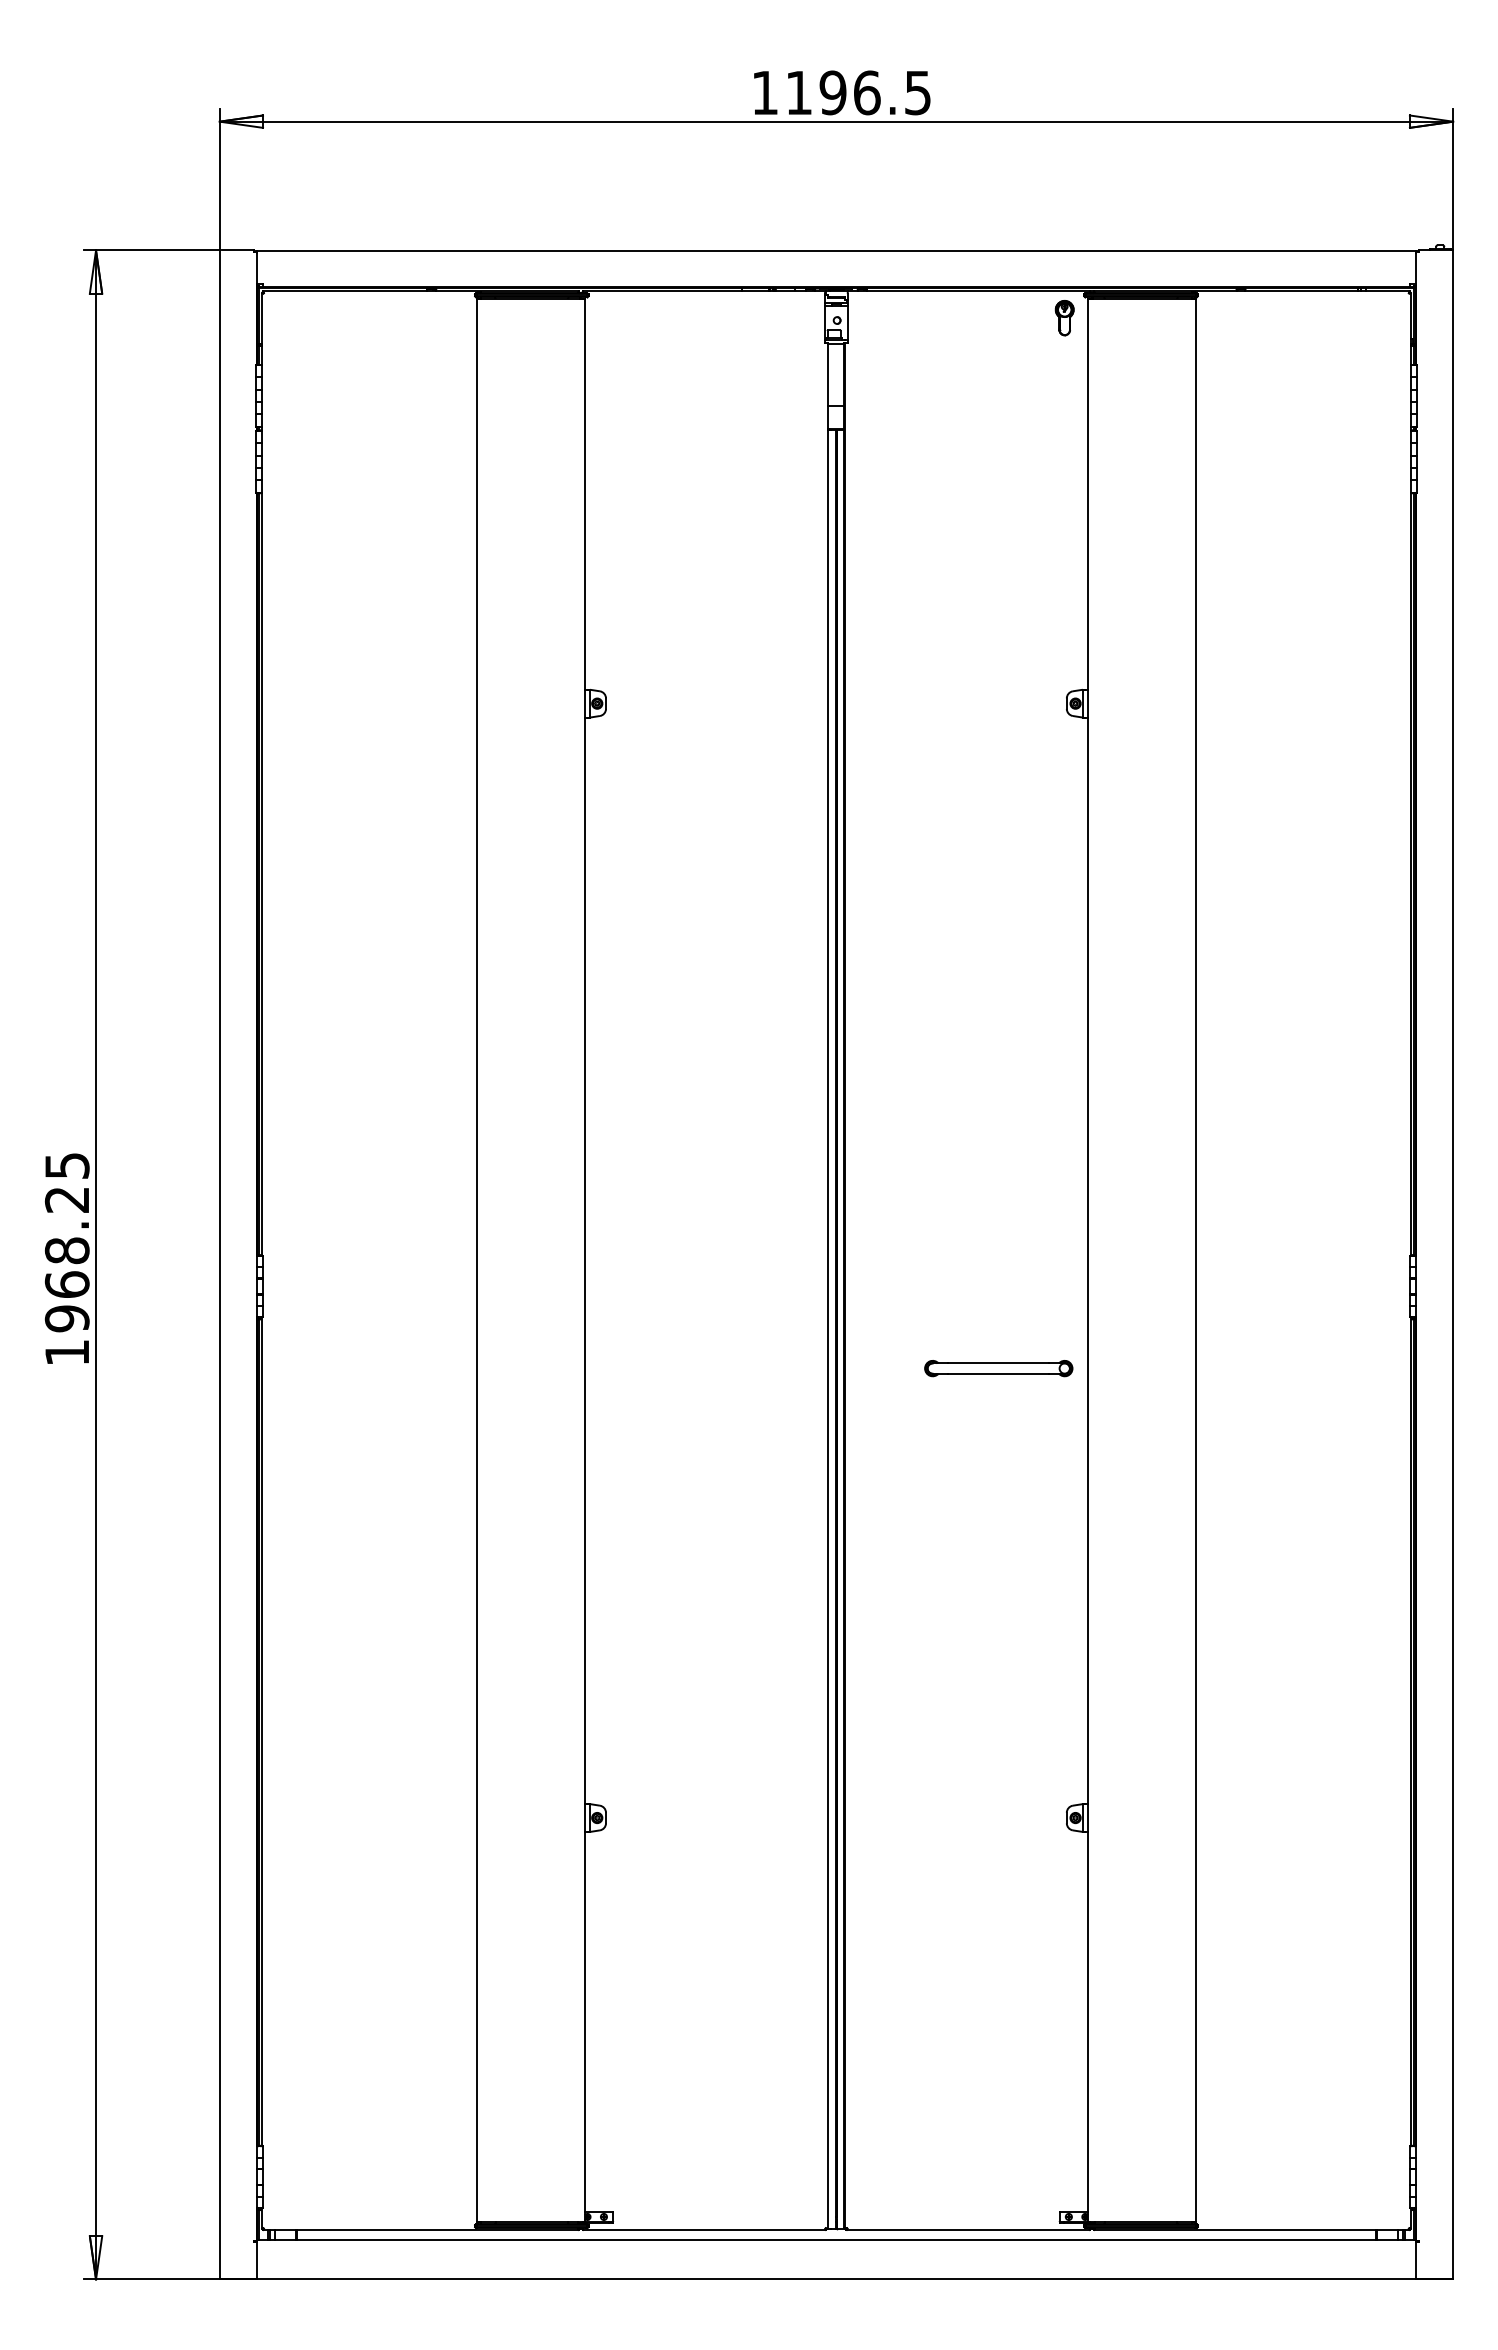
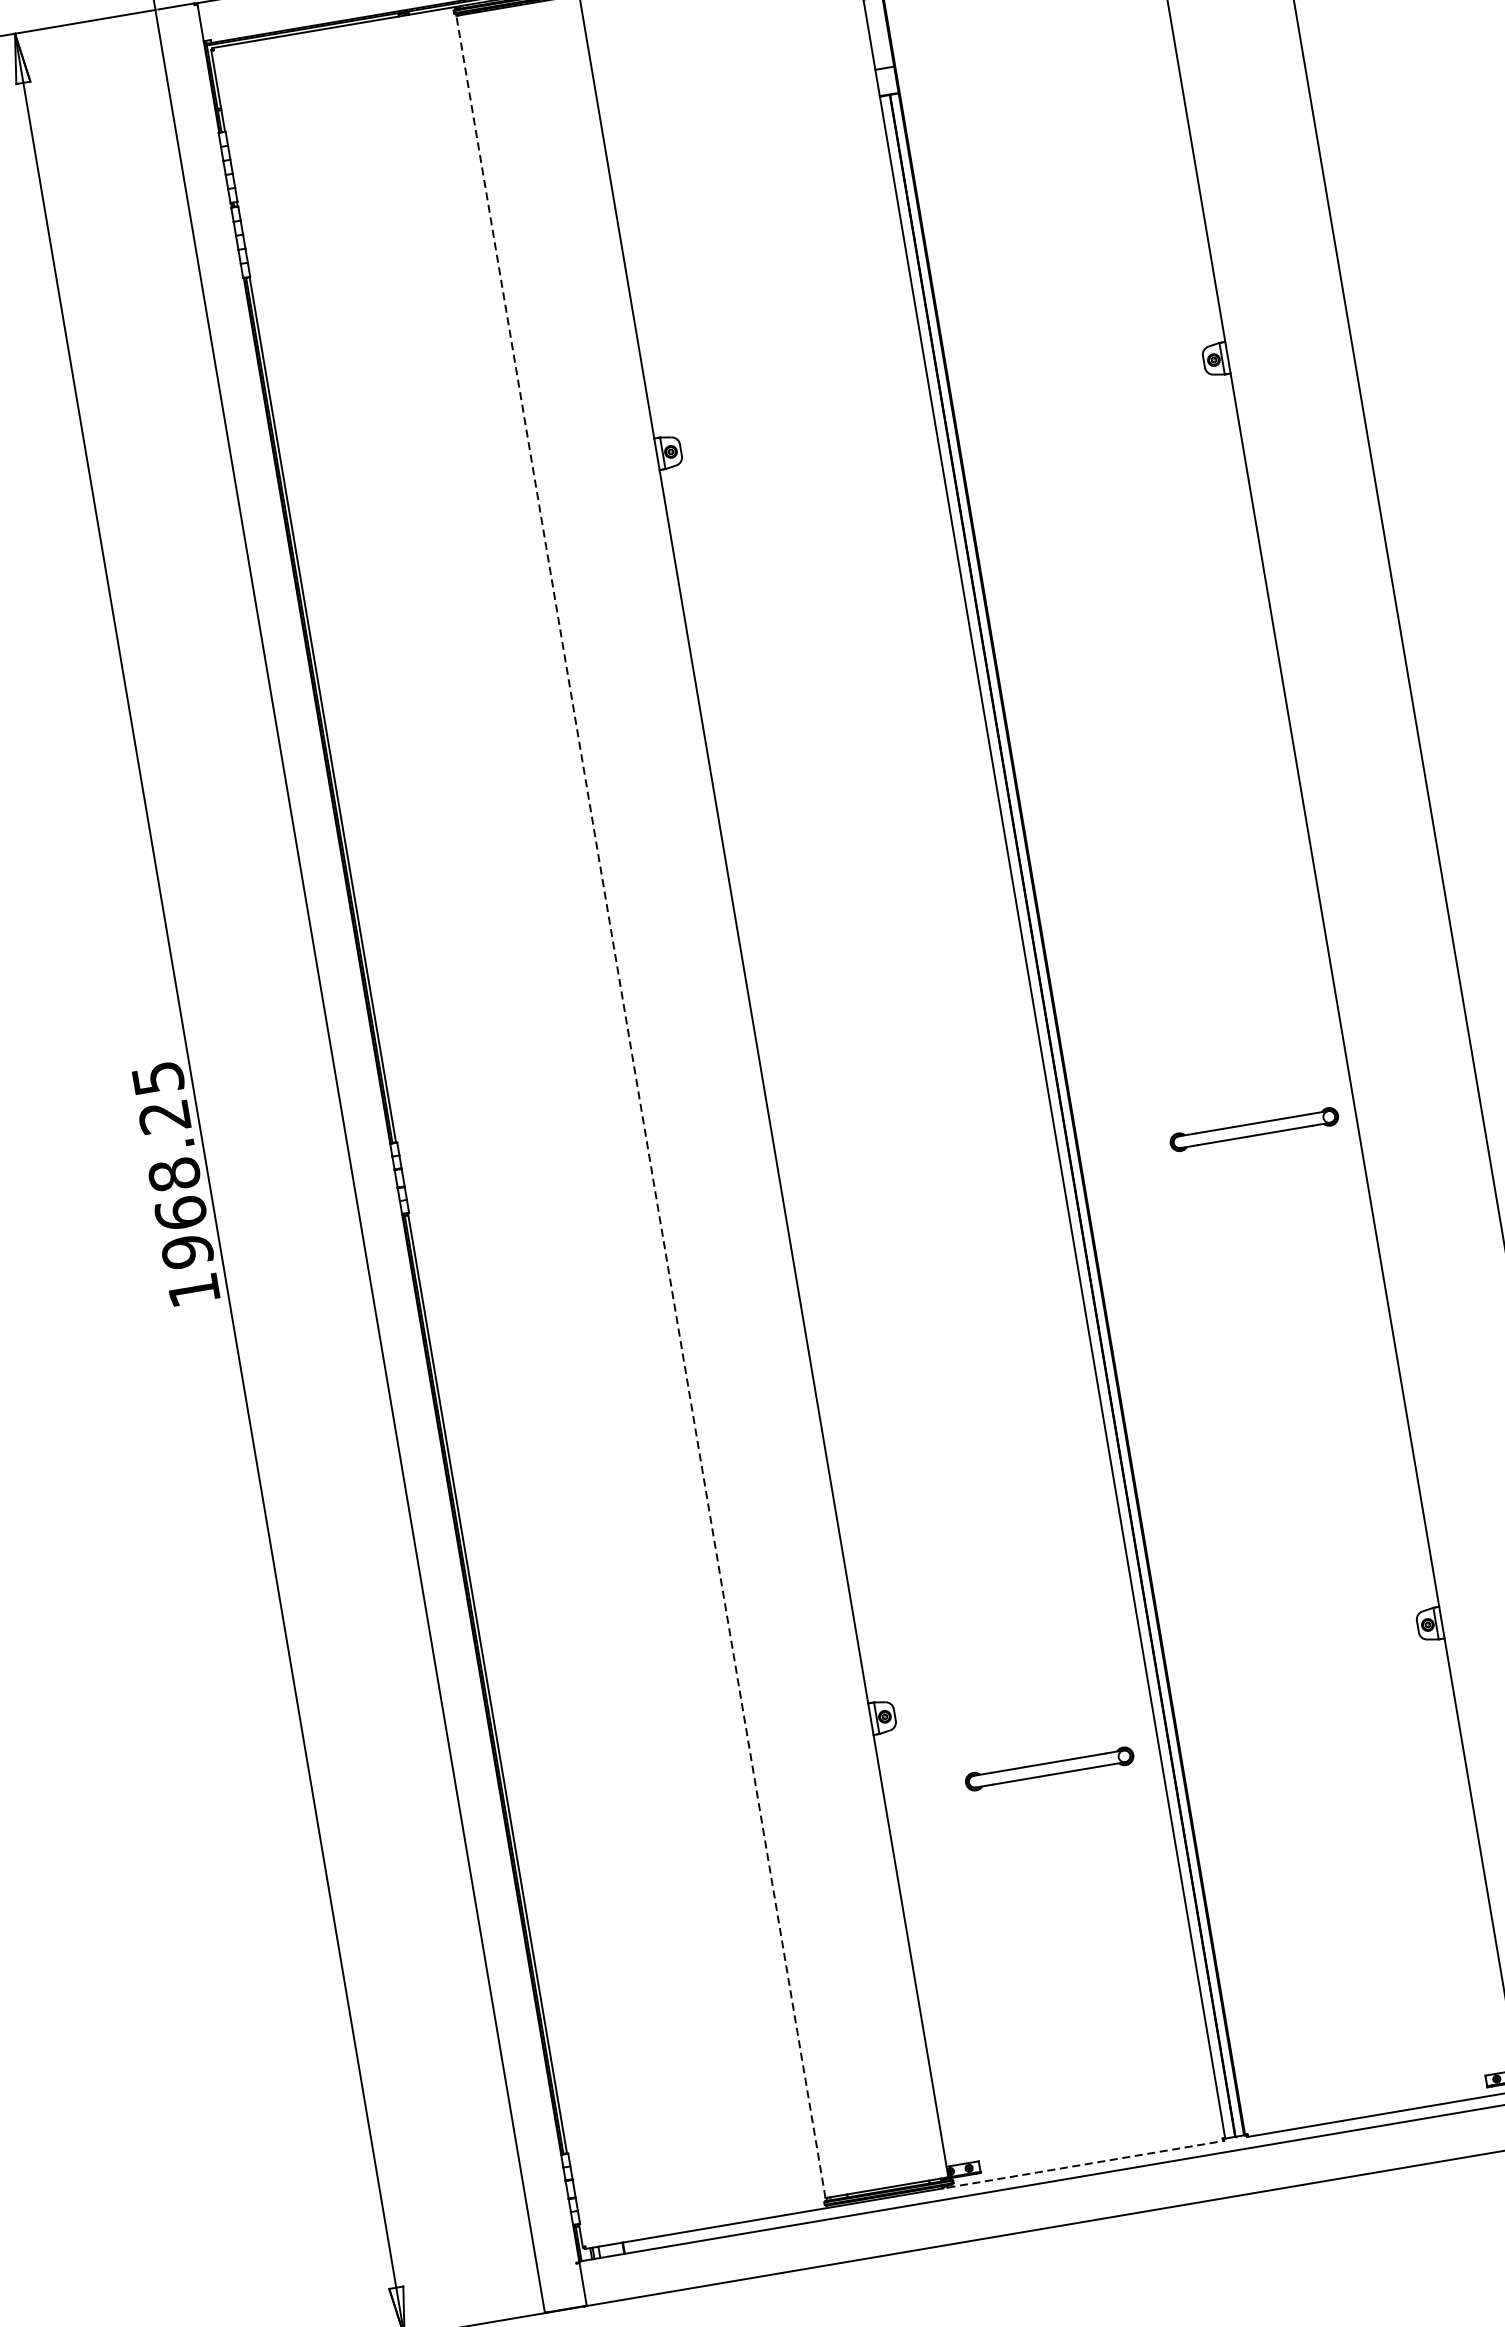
line: (476, 1259) -> (640, 1106), solid -> dashed
part: (730, 1886) -> (1049, 1768), added
line: (704, 2230) -> (1085, 2164), solid -> dashed

